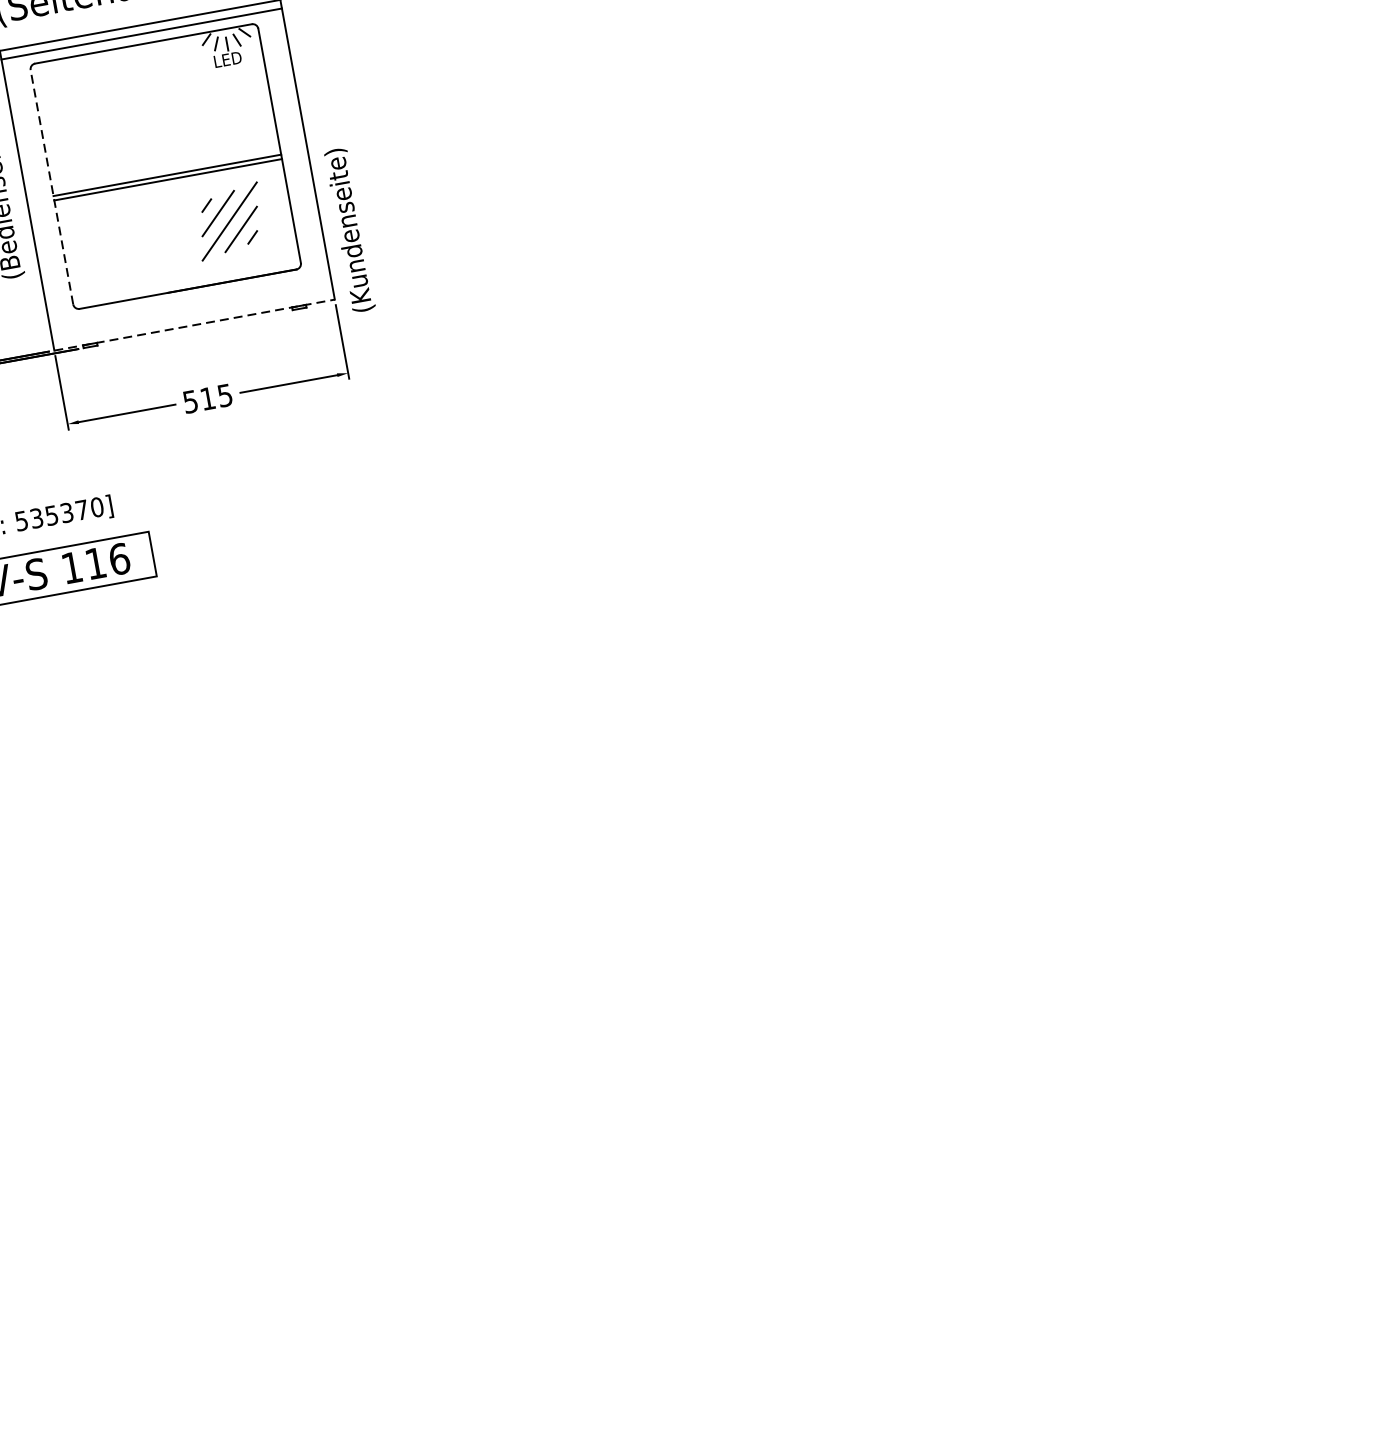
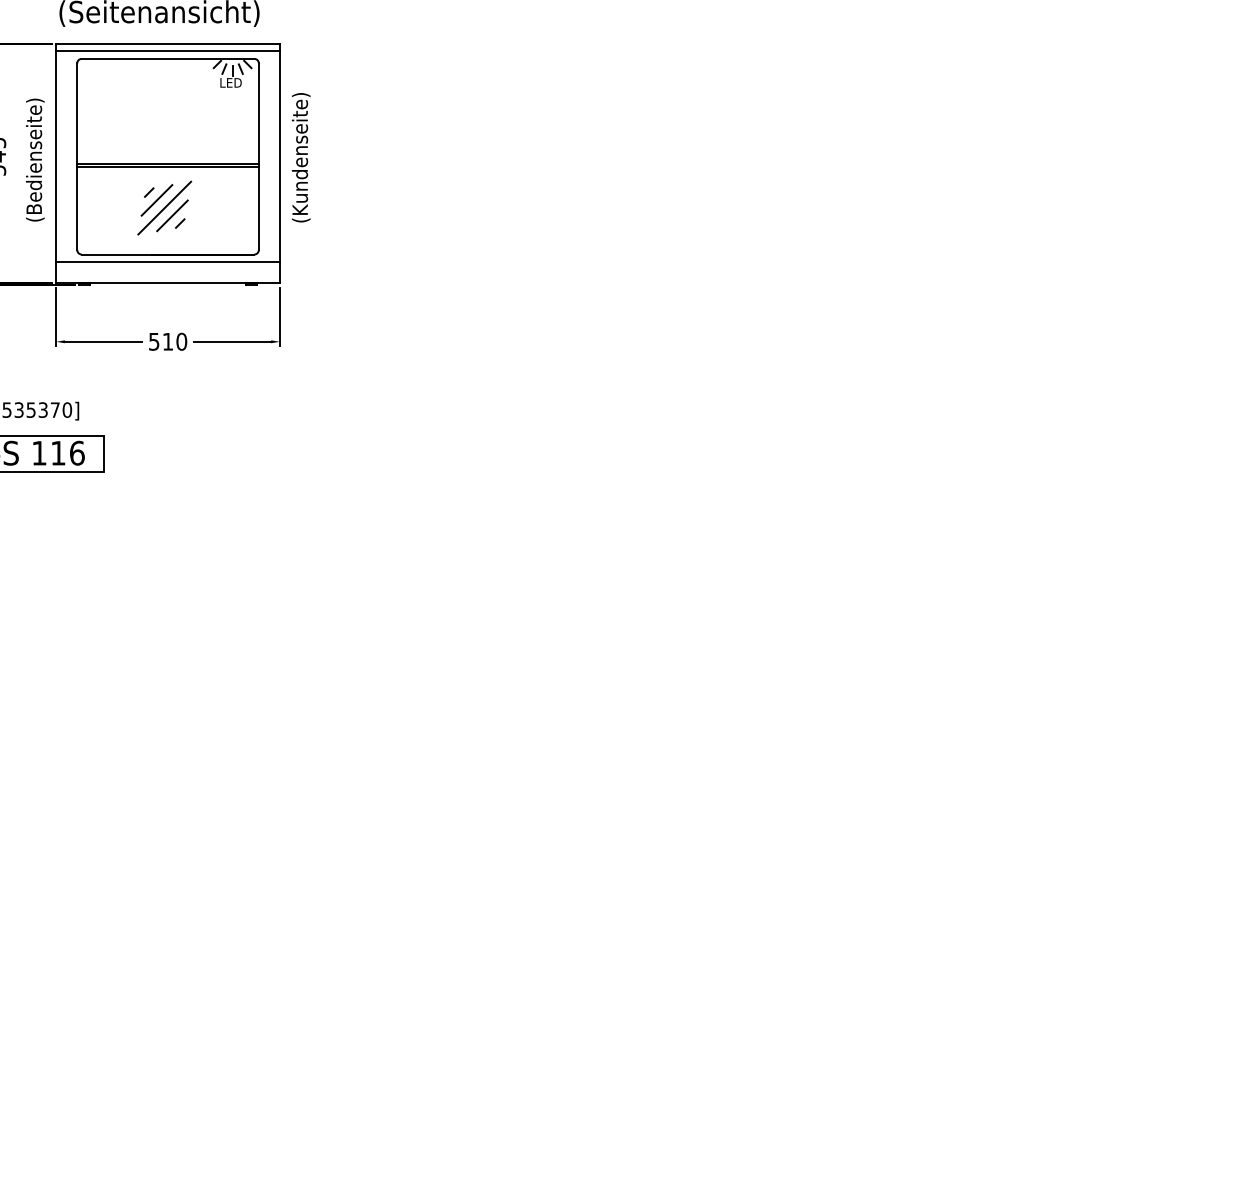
line: (52, 186) -> (77, 156), dashed -> solid
part: (229, 220) -> (164, 207), moved
text: (350, 229) -> (301, 157), moved
line: (189, 299) -> (167, 262), added
line: (195, 325) -> (168, 283), dashed -> solid
text: (224, 395) -> (181, 341), 515 -> 510

